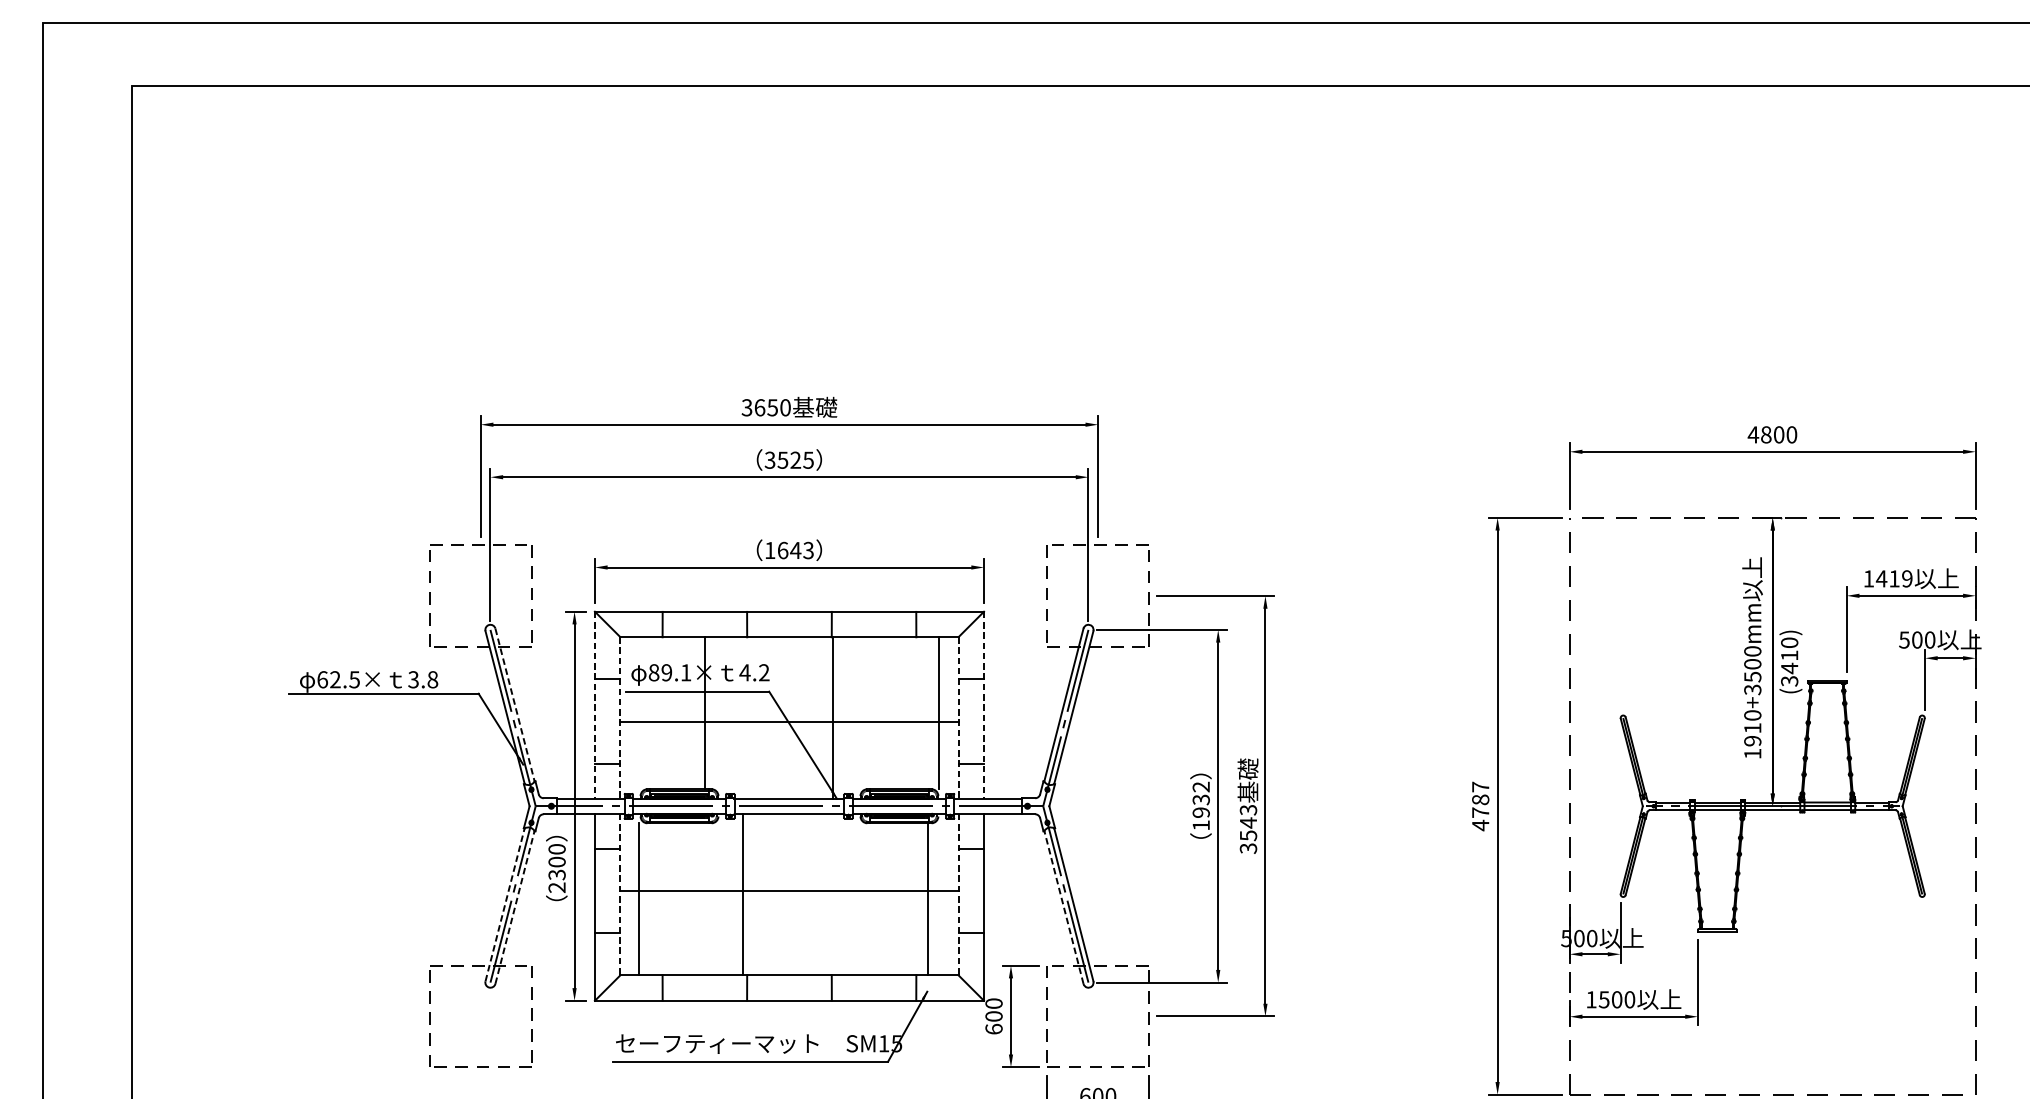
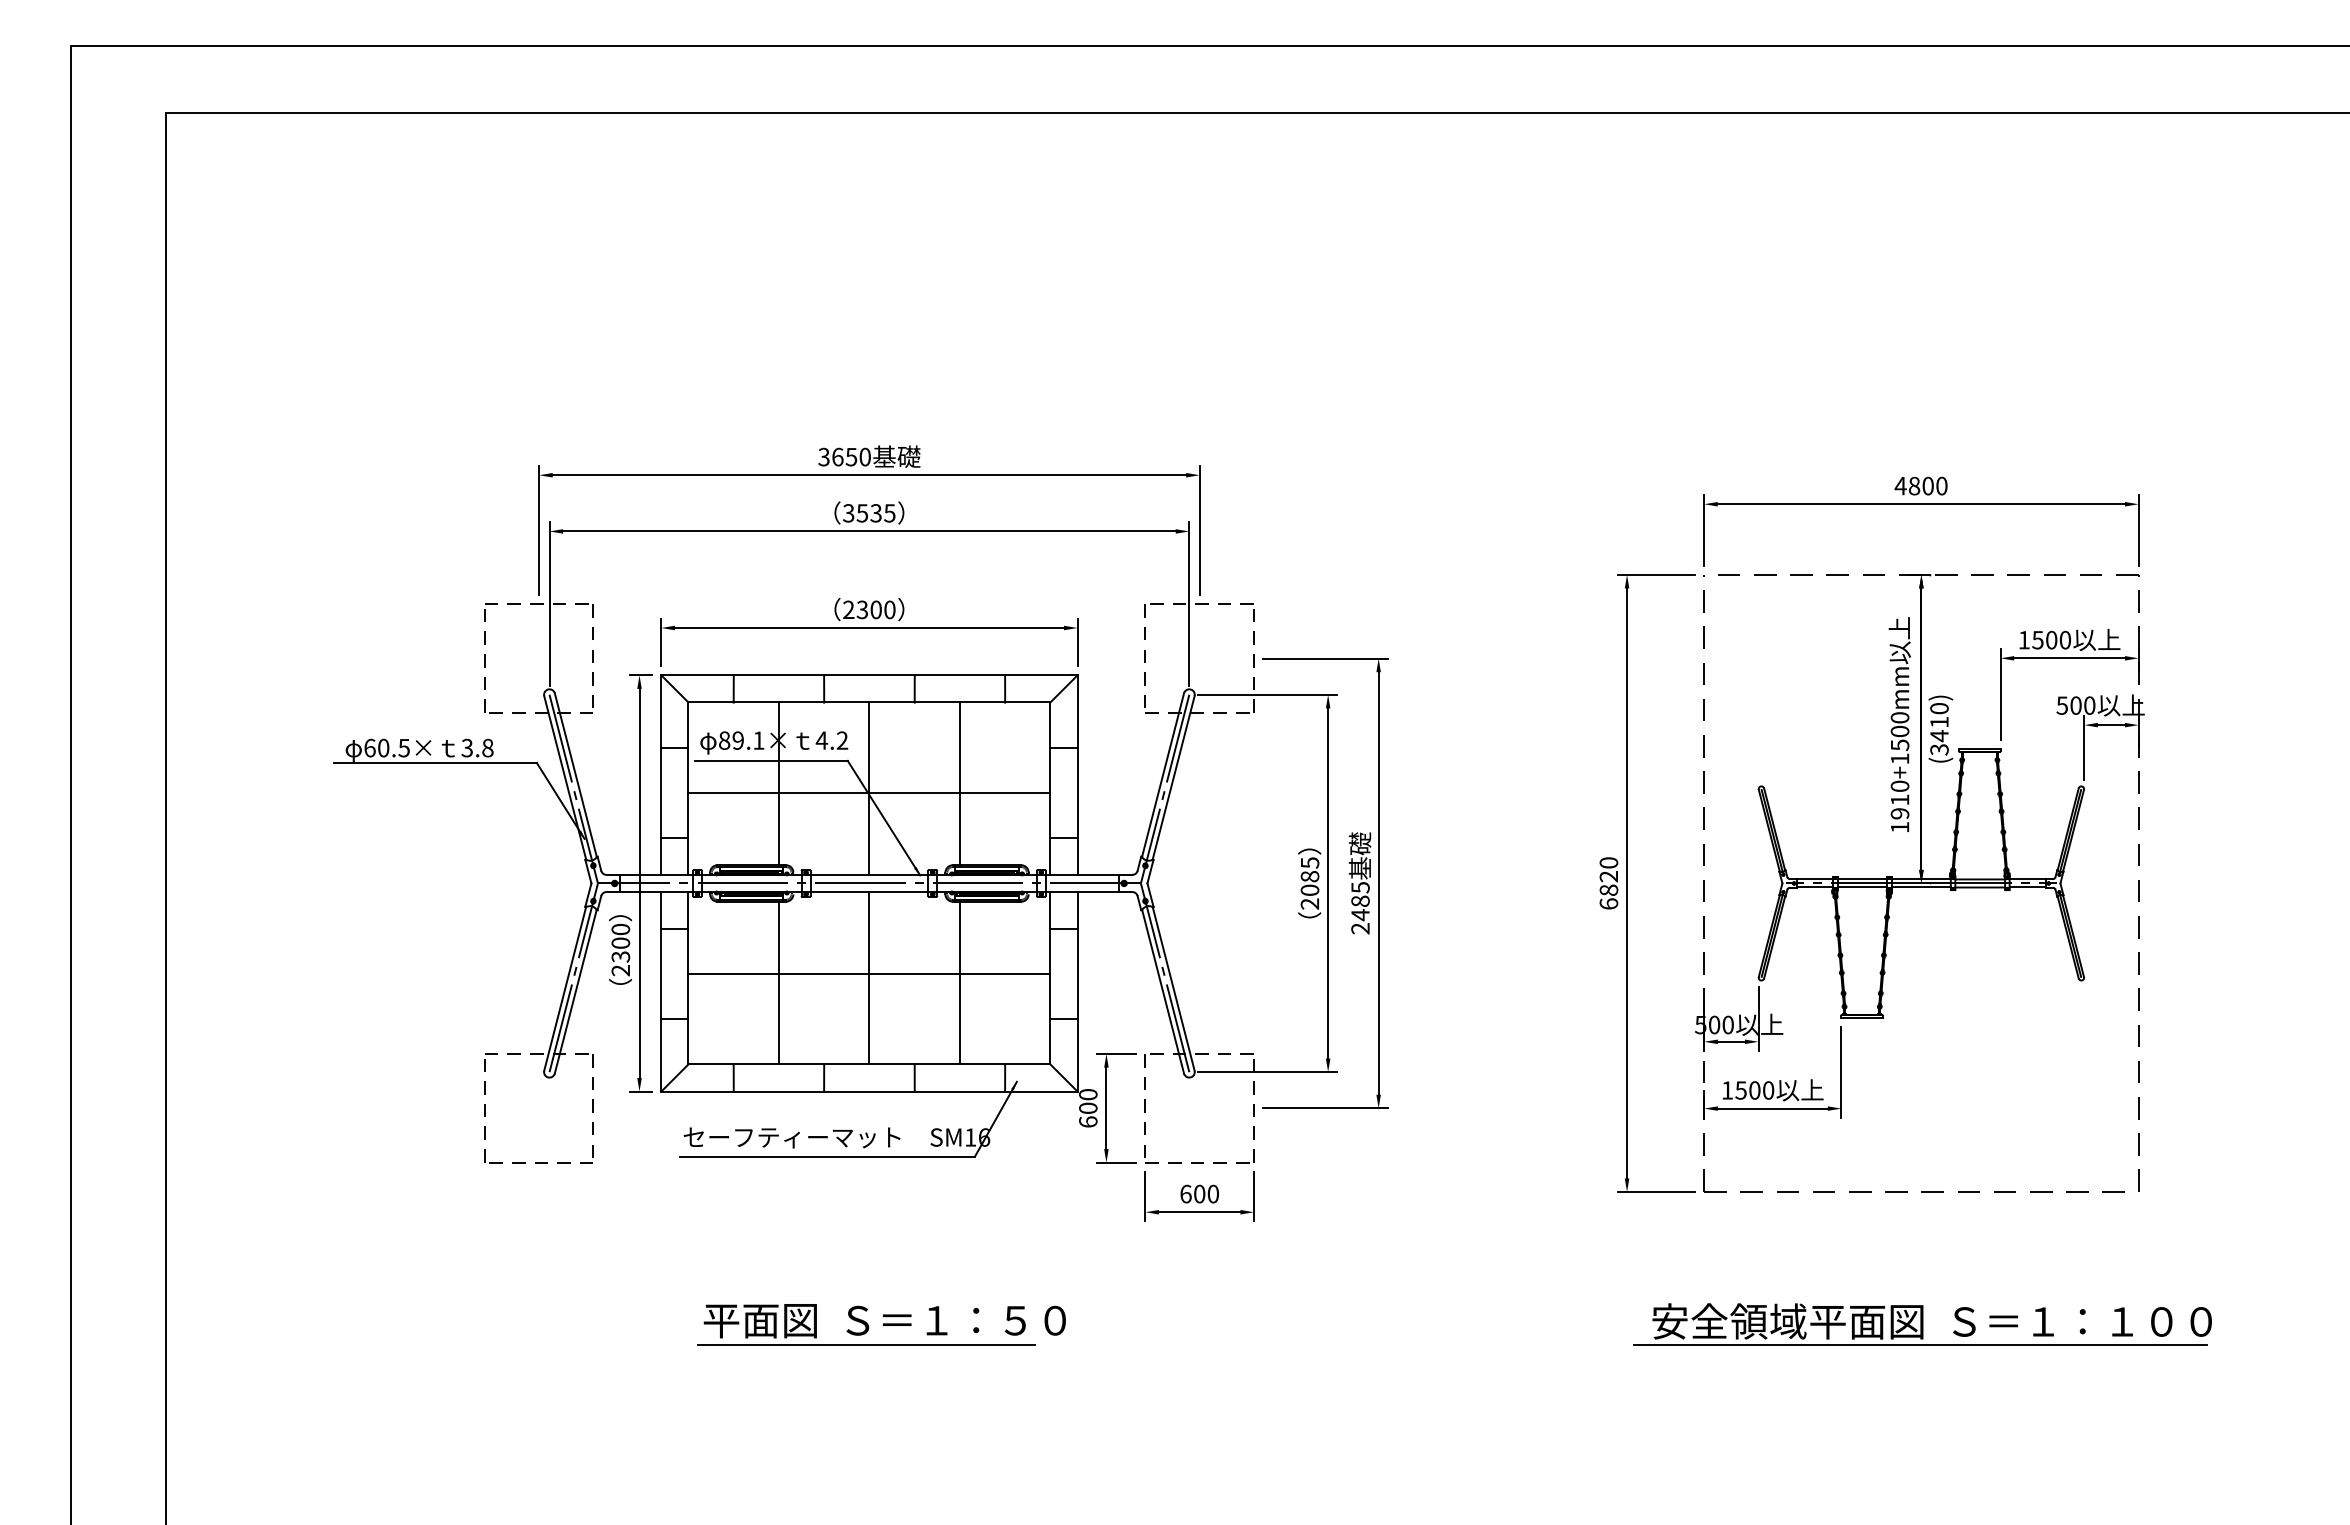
text: (795, 460) -> (875, 513), 3525 -> 3535
text: (789, 550) -> (869, 609), 1643 -> 2300
text: (1894, 578) -> (2051, 639), 1419 -> 1500
text: (335, 680) -> (383, 748), 62.5× -> 60.5×
text: (1752, 689) -> (1899, 758), 1910+3500mm -> 1910+1500mm
line: (514, 705) -> (575, 775), dashed -> solid
line: (595, 705) -> (661, 775), dashed -> solid
line: (983, 705) -> (1077, 775), dashed -> solid
line: (938, 712) -> (959, 783), moved
line: (833, 717) -> (869, 788), moved
line: (620, 718) -> (688, 789), dashed -> solid
line: (958, 718) -> (1050, 789), dashed -> solid
text: (1200, 806) -> (1309, 883), 1932 -> 2085
text: (1480, 806) -> (1608, 883), 4787 -> 6820
text: (1248, 829) -> (1360, 908), 3543 -> 2485
line: (742, 894) -> (869, 977), moved
line: (620, 895) -> (688, 978), dashed -> solid
line: (958, 895) -> (1050, 978), dashed -> solid
line: (639, 898) -> (778, 982), moved
line: (927, 898) -> (959, 982), moved
line: (505, 904) -> (565, 988), dashed -> solid
line: (514, 907) -> (575, 991), dashed -> solid
line: (1063, 907) -> (1162, 991), dashed -> solid
text: (897, 1043) -> (984, 1137), SM15 -> SM16

